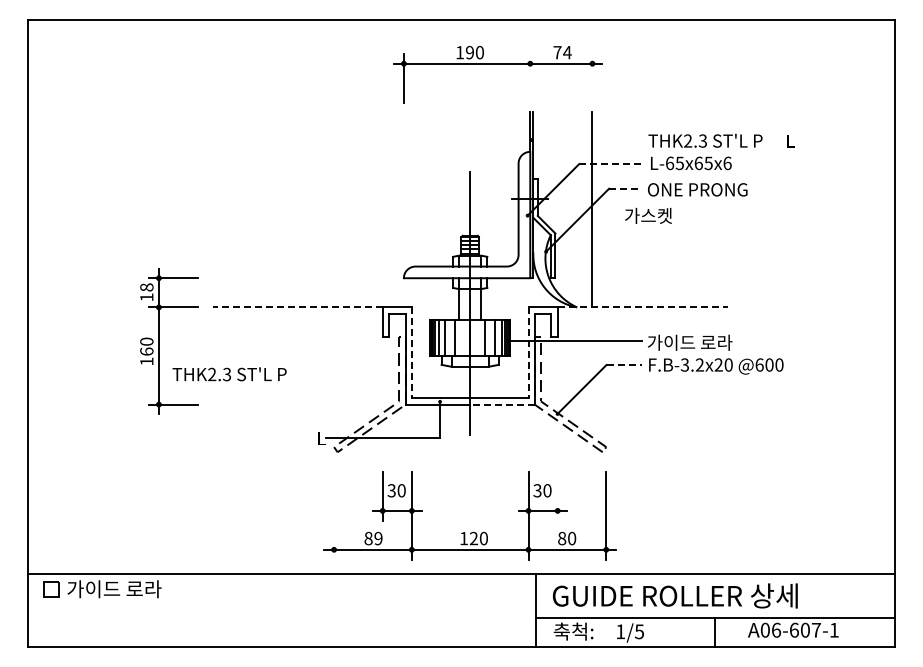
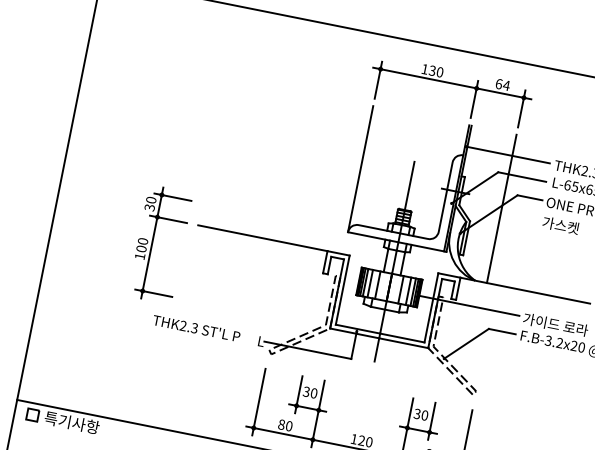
text: (469, 52) -> (432, 70), 190 -> 130
text: (557, 52) -> (499, 83), 74 -> 64
line: (530, 78) -> (474, 99), added
line: (592, 78) -> (521, 109), added
line: (586, 140) -> (507, 155), added
line: (610, 164) -> (522, 177), dashed -> solid
line: (625, 188) -> (530, 197), dashed -> solid
line: (403, 195) -> (360, 169), added
text: (648, 215) -> (560, 225), moved
text: (146, 292) -> (150, 203), 18 -> 30
line: (297, 307) -> (262, 238), dashed -> solid
line: (643, 307) -> (525, 290), dashed -> solid
text: (146, 351) -> (141, 248), 160 -> 100
line: (411, 353) -> (342, 290), dashed -> solid
line: (528, 353) -> (431, 308), dashed -> solid
line: (624, 365) -> (502, 332), dashed -> solid
text: (229, 374) -> (196, 328), moved
line: (501, 404) -> (403, 342), dashed -> solid
line: (557, 496) -> (431, 421), added
line: (334, 515) -> (259, 401), added
text: (378, 538) -> (289, 426), 89 -> 80
text: (114, 589) -> (80, 424), 가이드 로라 -> 특기사항

